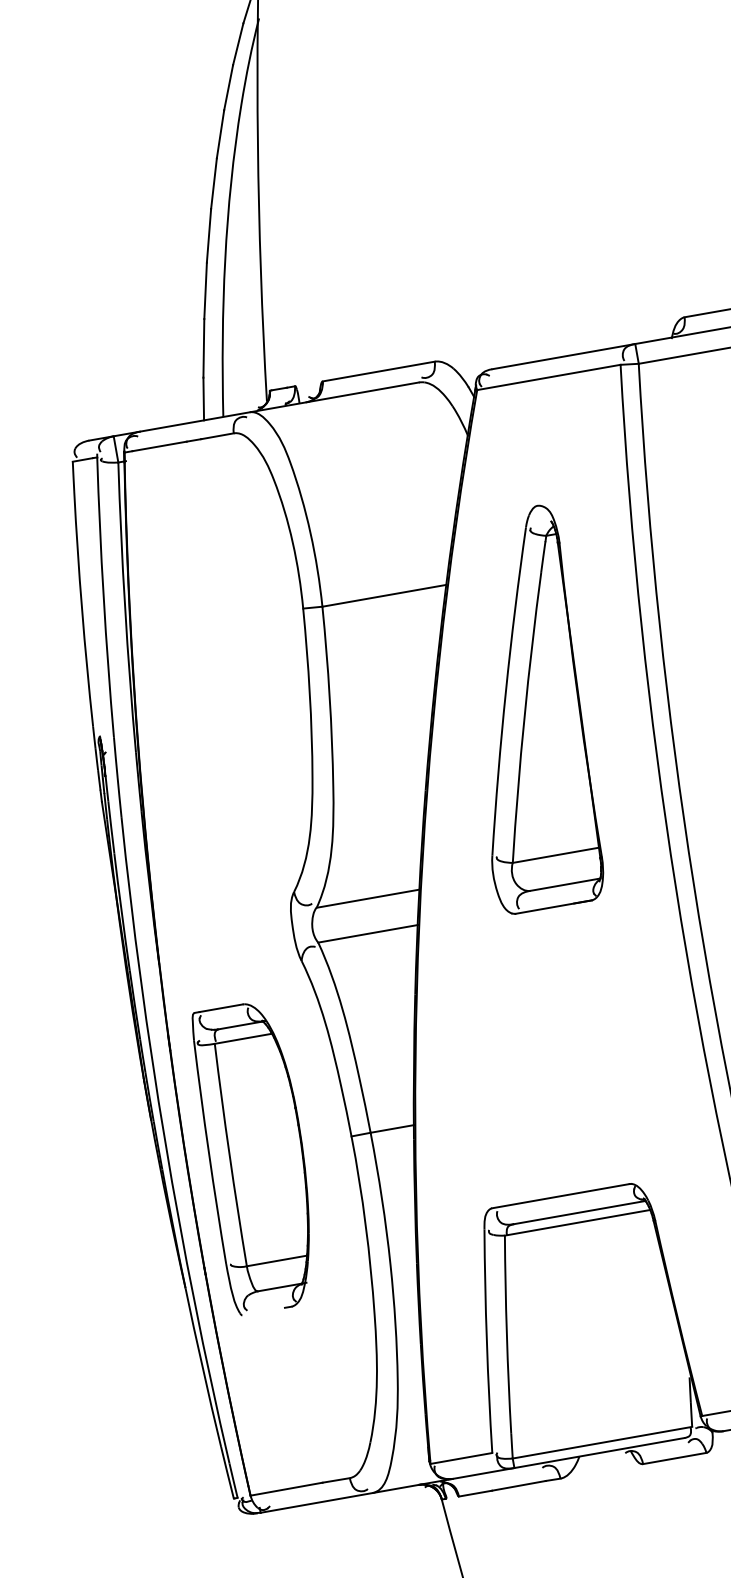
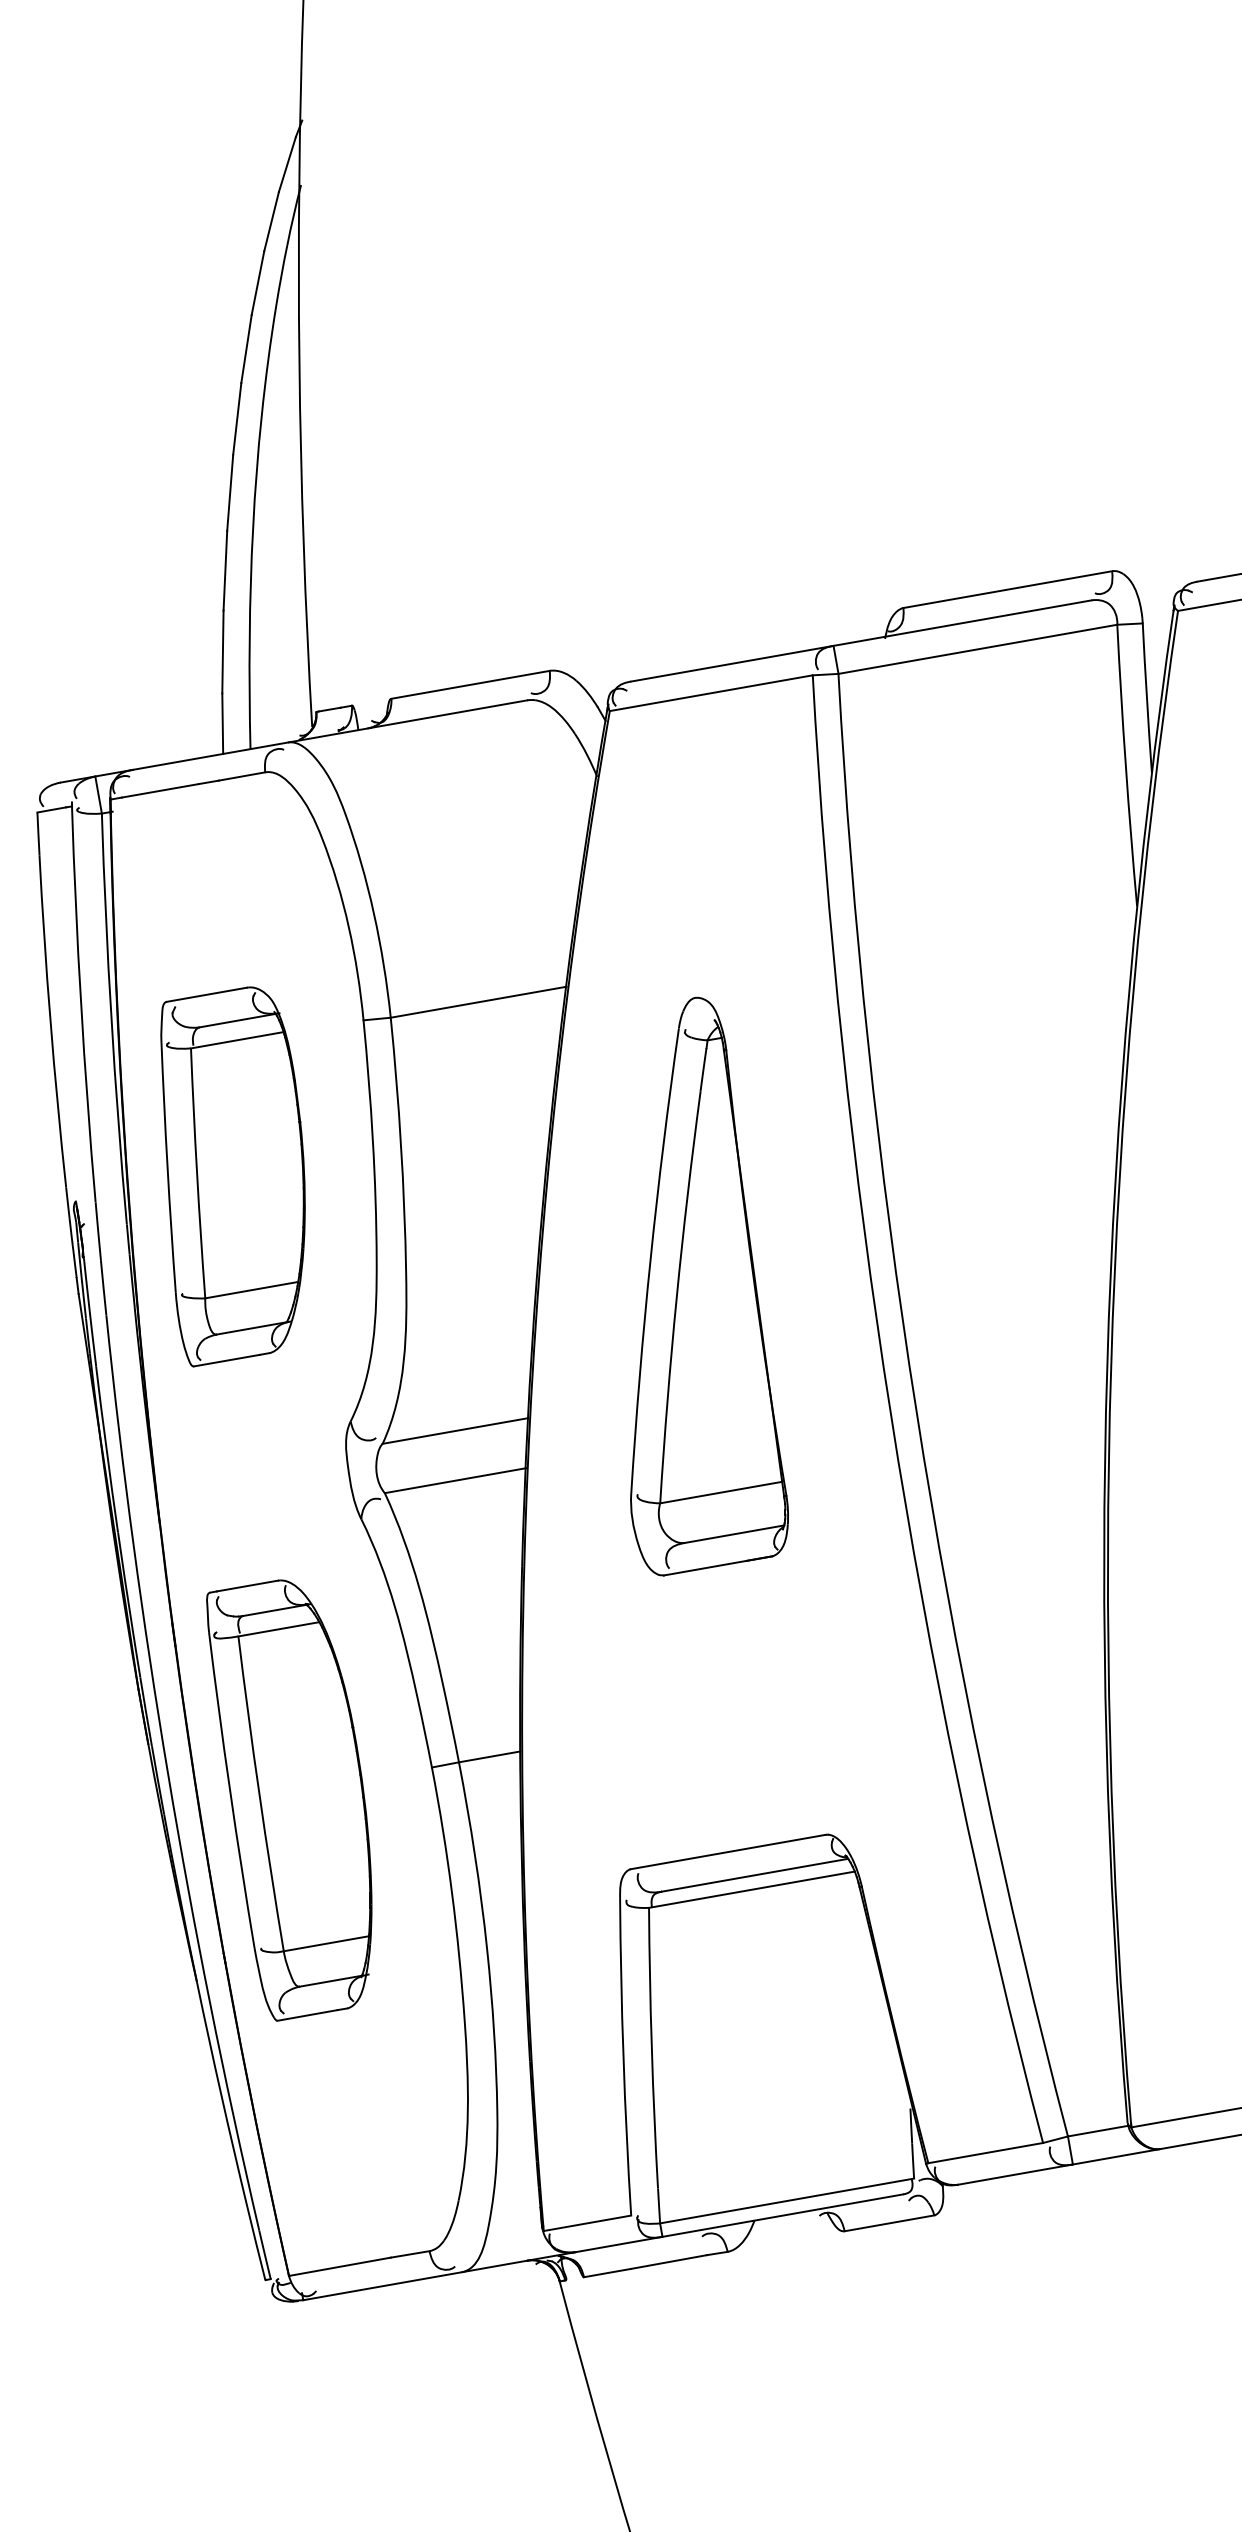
part: (547, 709) -> (709, 1286), moved
part: (210, 718) -> (232, 1176), added
line: (263, 1311) -> (307, 2015), added

